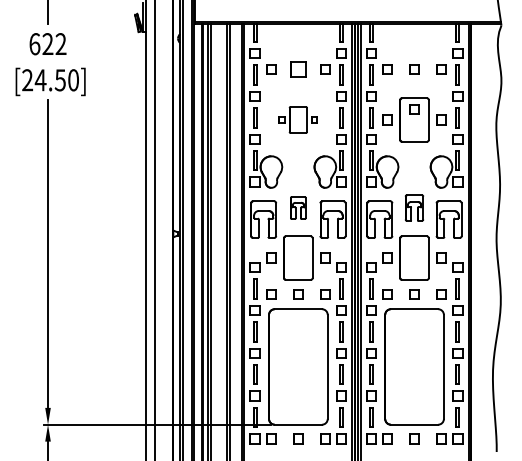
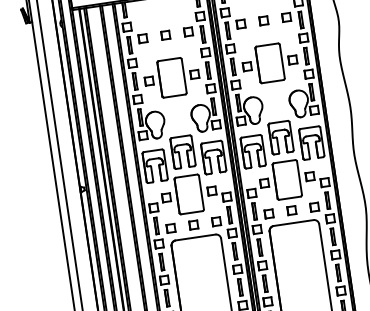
part: (298, 69) -> (165, 35), size x0.62
part: (414, 109) -> (268, 54), removed
part: (298, 119) -> (172, 77), size x1.67
part: (298, 207) -> (183, 151), size x1.67
part: (414, 207) -> (280, 137), size x1.43

